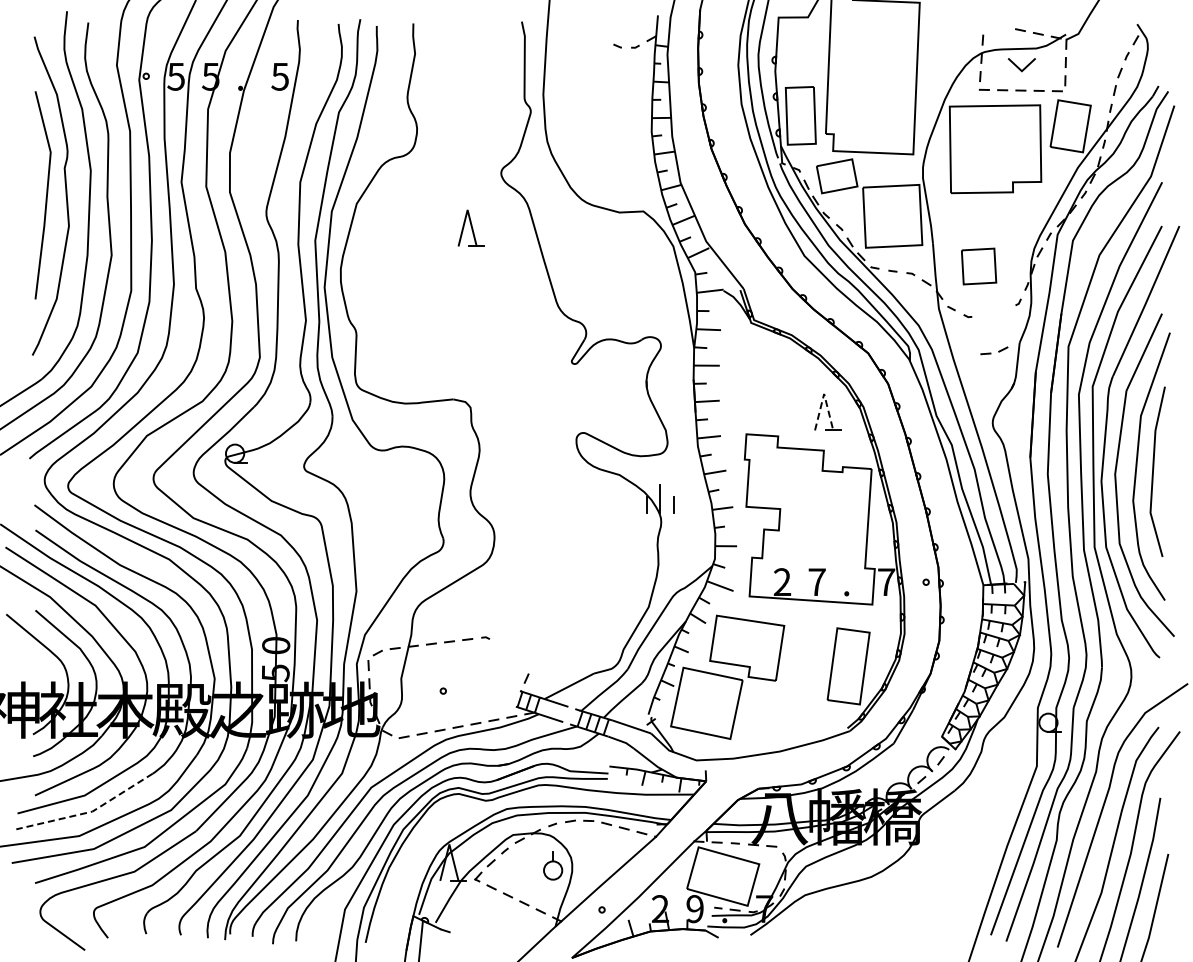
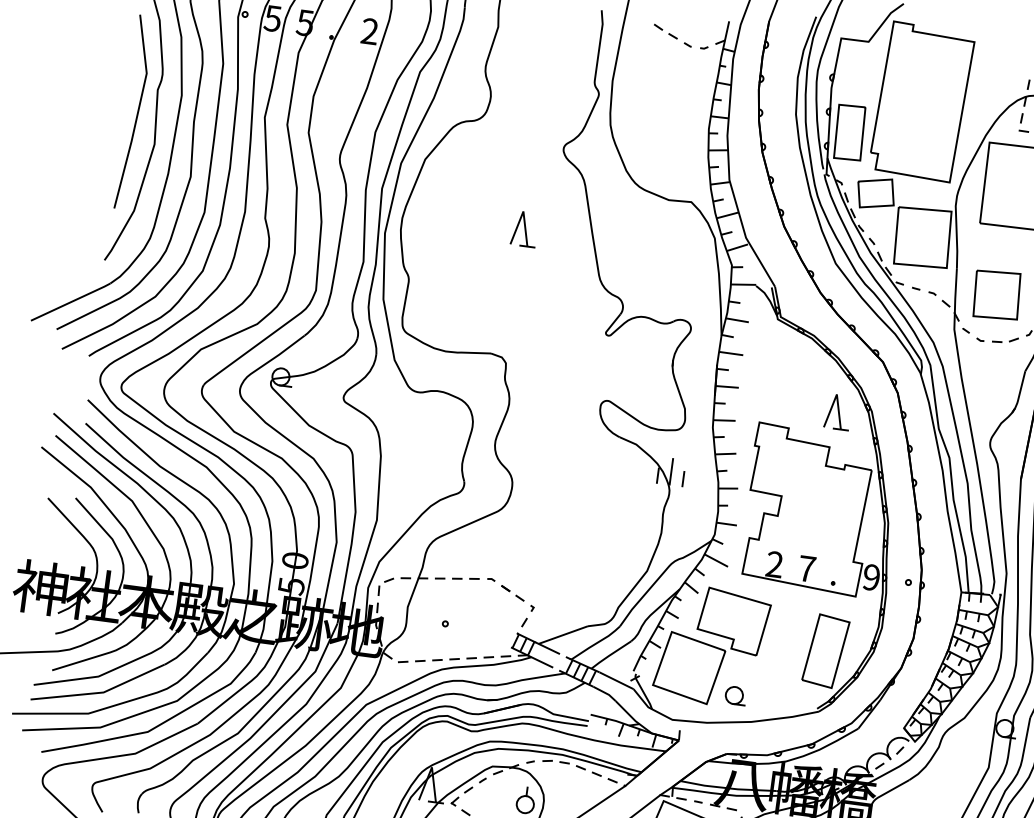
part: (592, 34) -> (665, 31), added
text: (279, 76) -> (369, 31), 5 -> 2
part: (470, 227) -> (523, 228), moved
part: (978, 266) -> (996, 294), size x1.43
part: (994, 350) -> (1005, 339), moved
line: (824, 393) -> (837, 394), dashed -> solid
text: (886, 582) -> (871, 577), 7 -> 9
part: (515, 654) -> (517, 598), added
part: (759, 725) -> (735, 695), added
line: (89, 812) -> (100, 692), dashed -> solid

